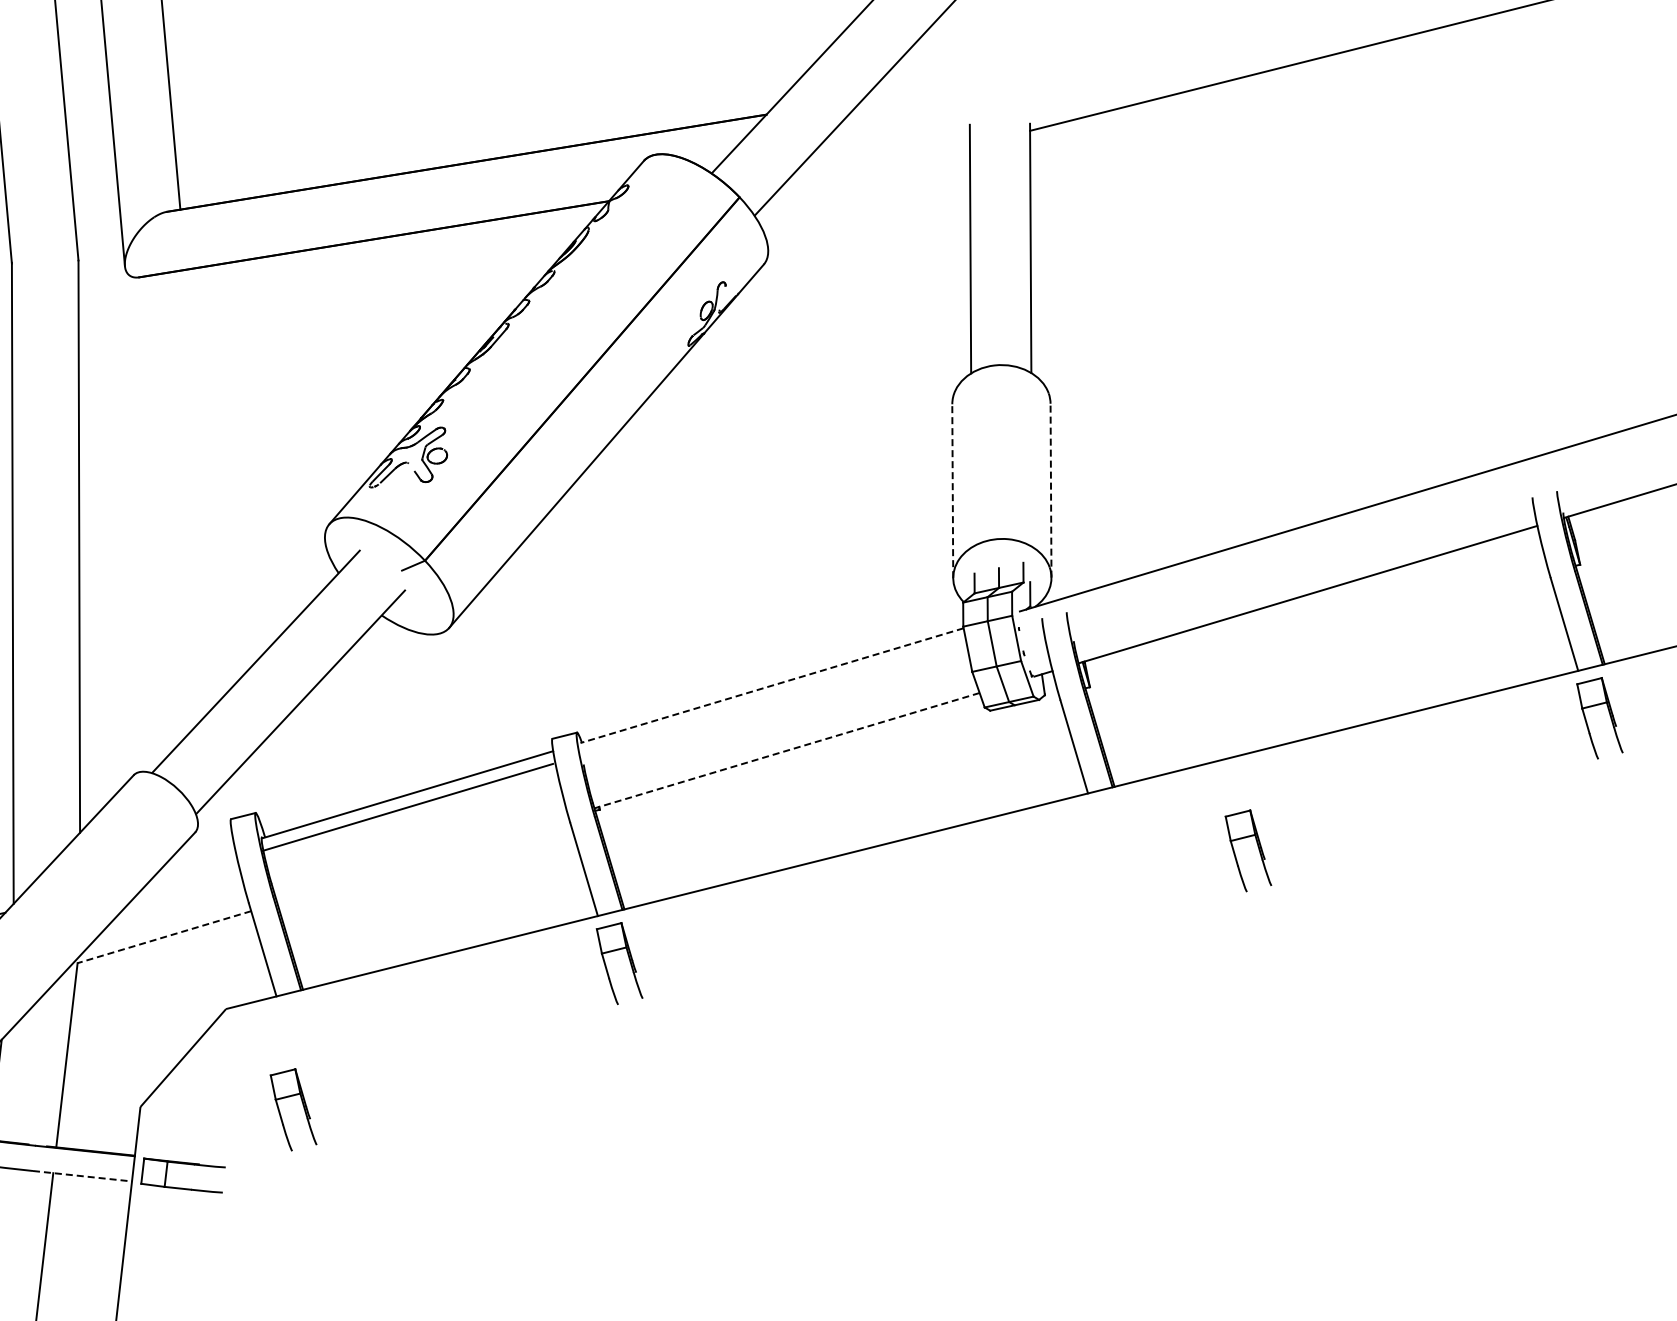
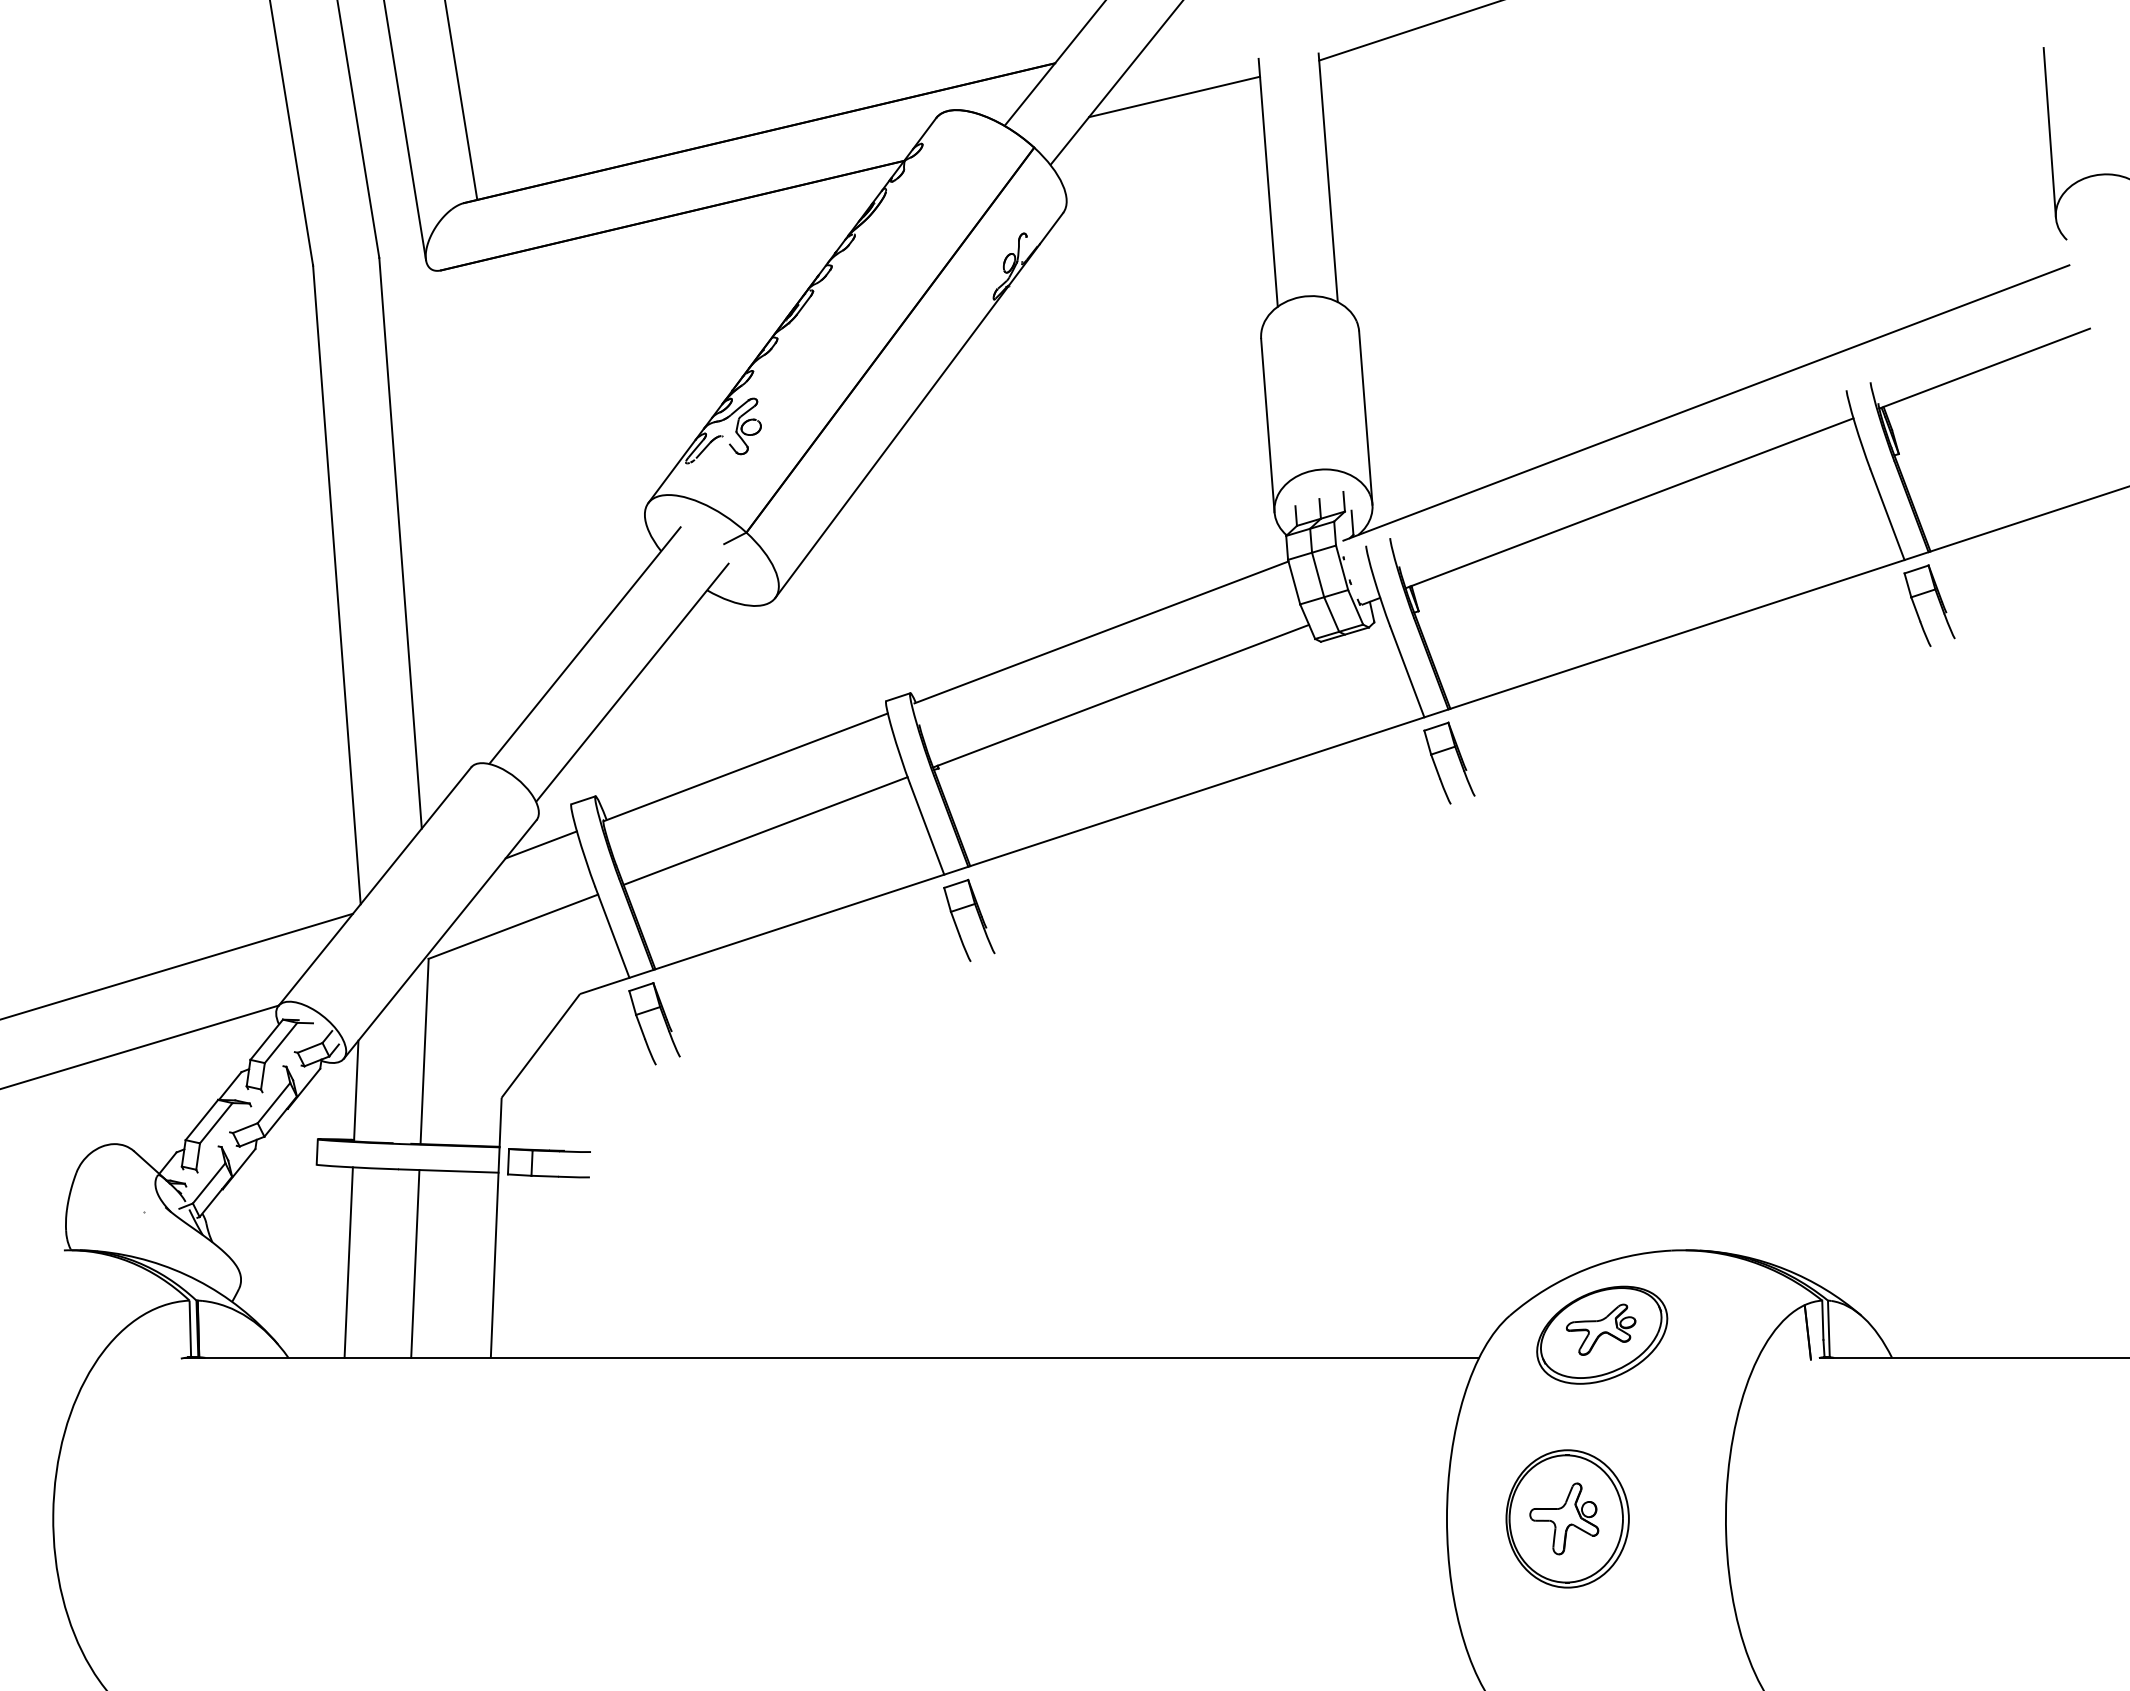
line: (883, 156) -> (1174, 96), added
line: (952, 491) -> (1267, 425), dashed -> solid
line: (1050, 491) -> (1365, 418), dashed -> solid
line: (772, 685) -> (1101, 632), dashed -> solid
line: (786, 750) -> (1120, 696), dashed -> solid
line: (407, 806) -> (765, 830), moved
part: (1257, 847) -> (1458, 759), moved
line: (197, 857) -> (540, 844), added
line: (164, 936) -> (513, 926), dashed -> solid
part: (302, 1106) -> (663, 1019), moved
line: (82, 1176) -> (448, 1171), dashed -> solid

